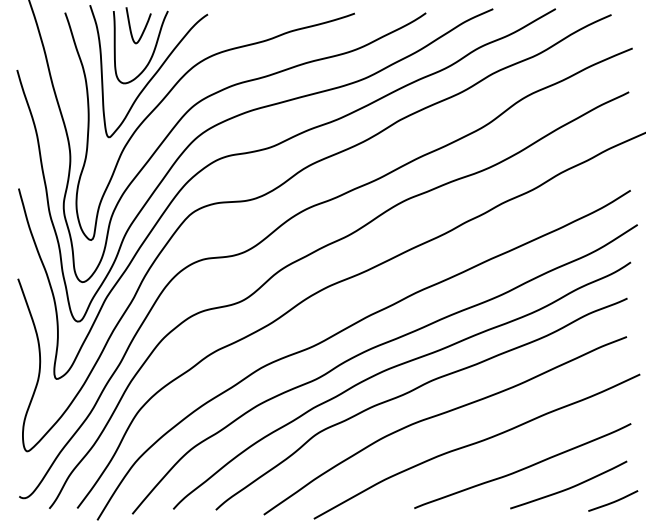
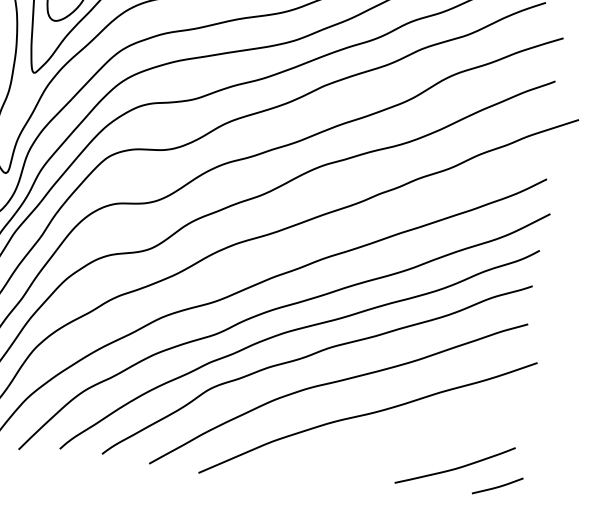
curve: (524, 467) -> (413, 443), removed

